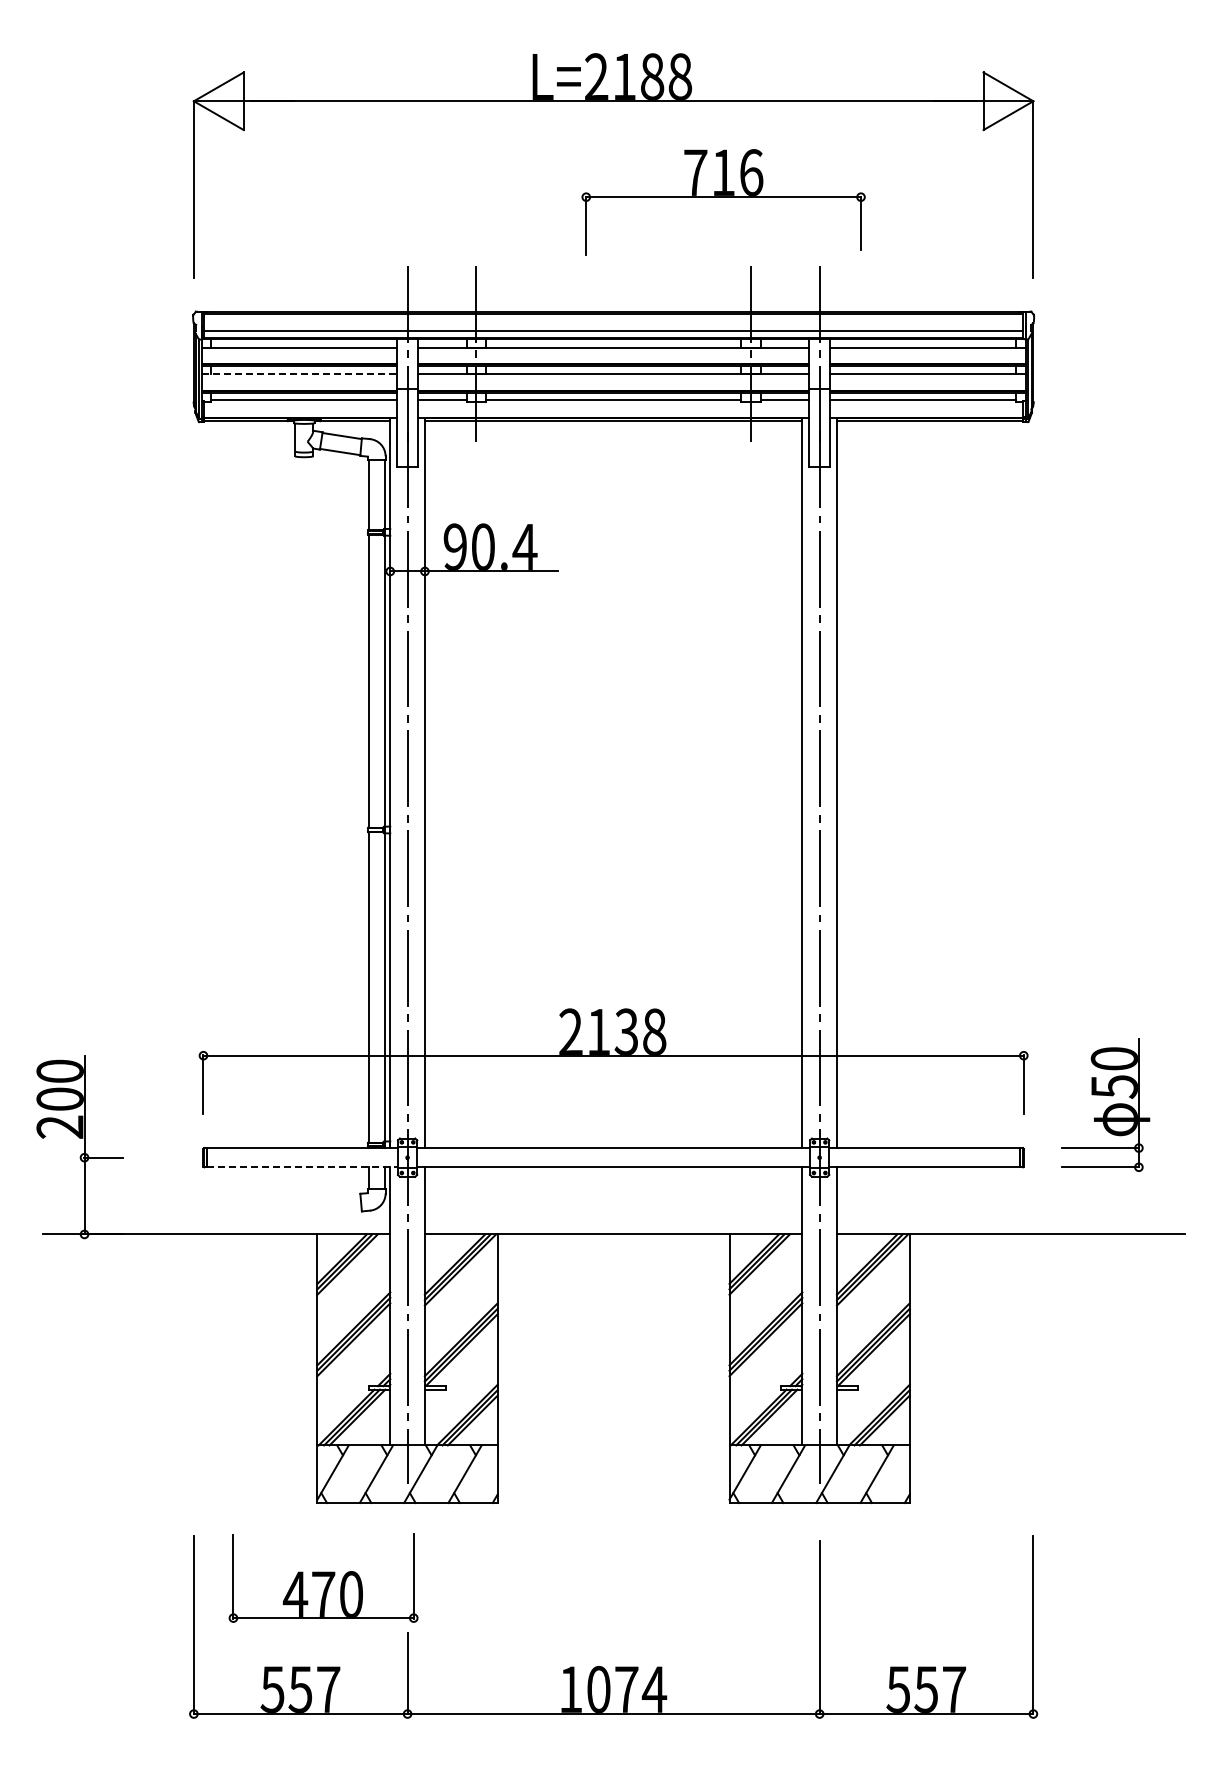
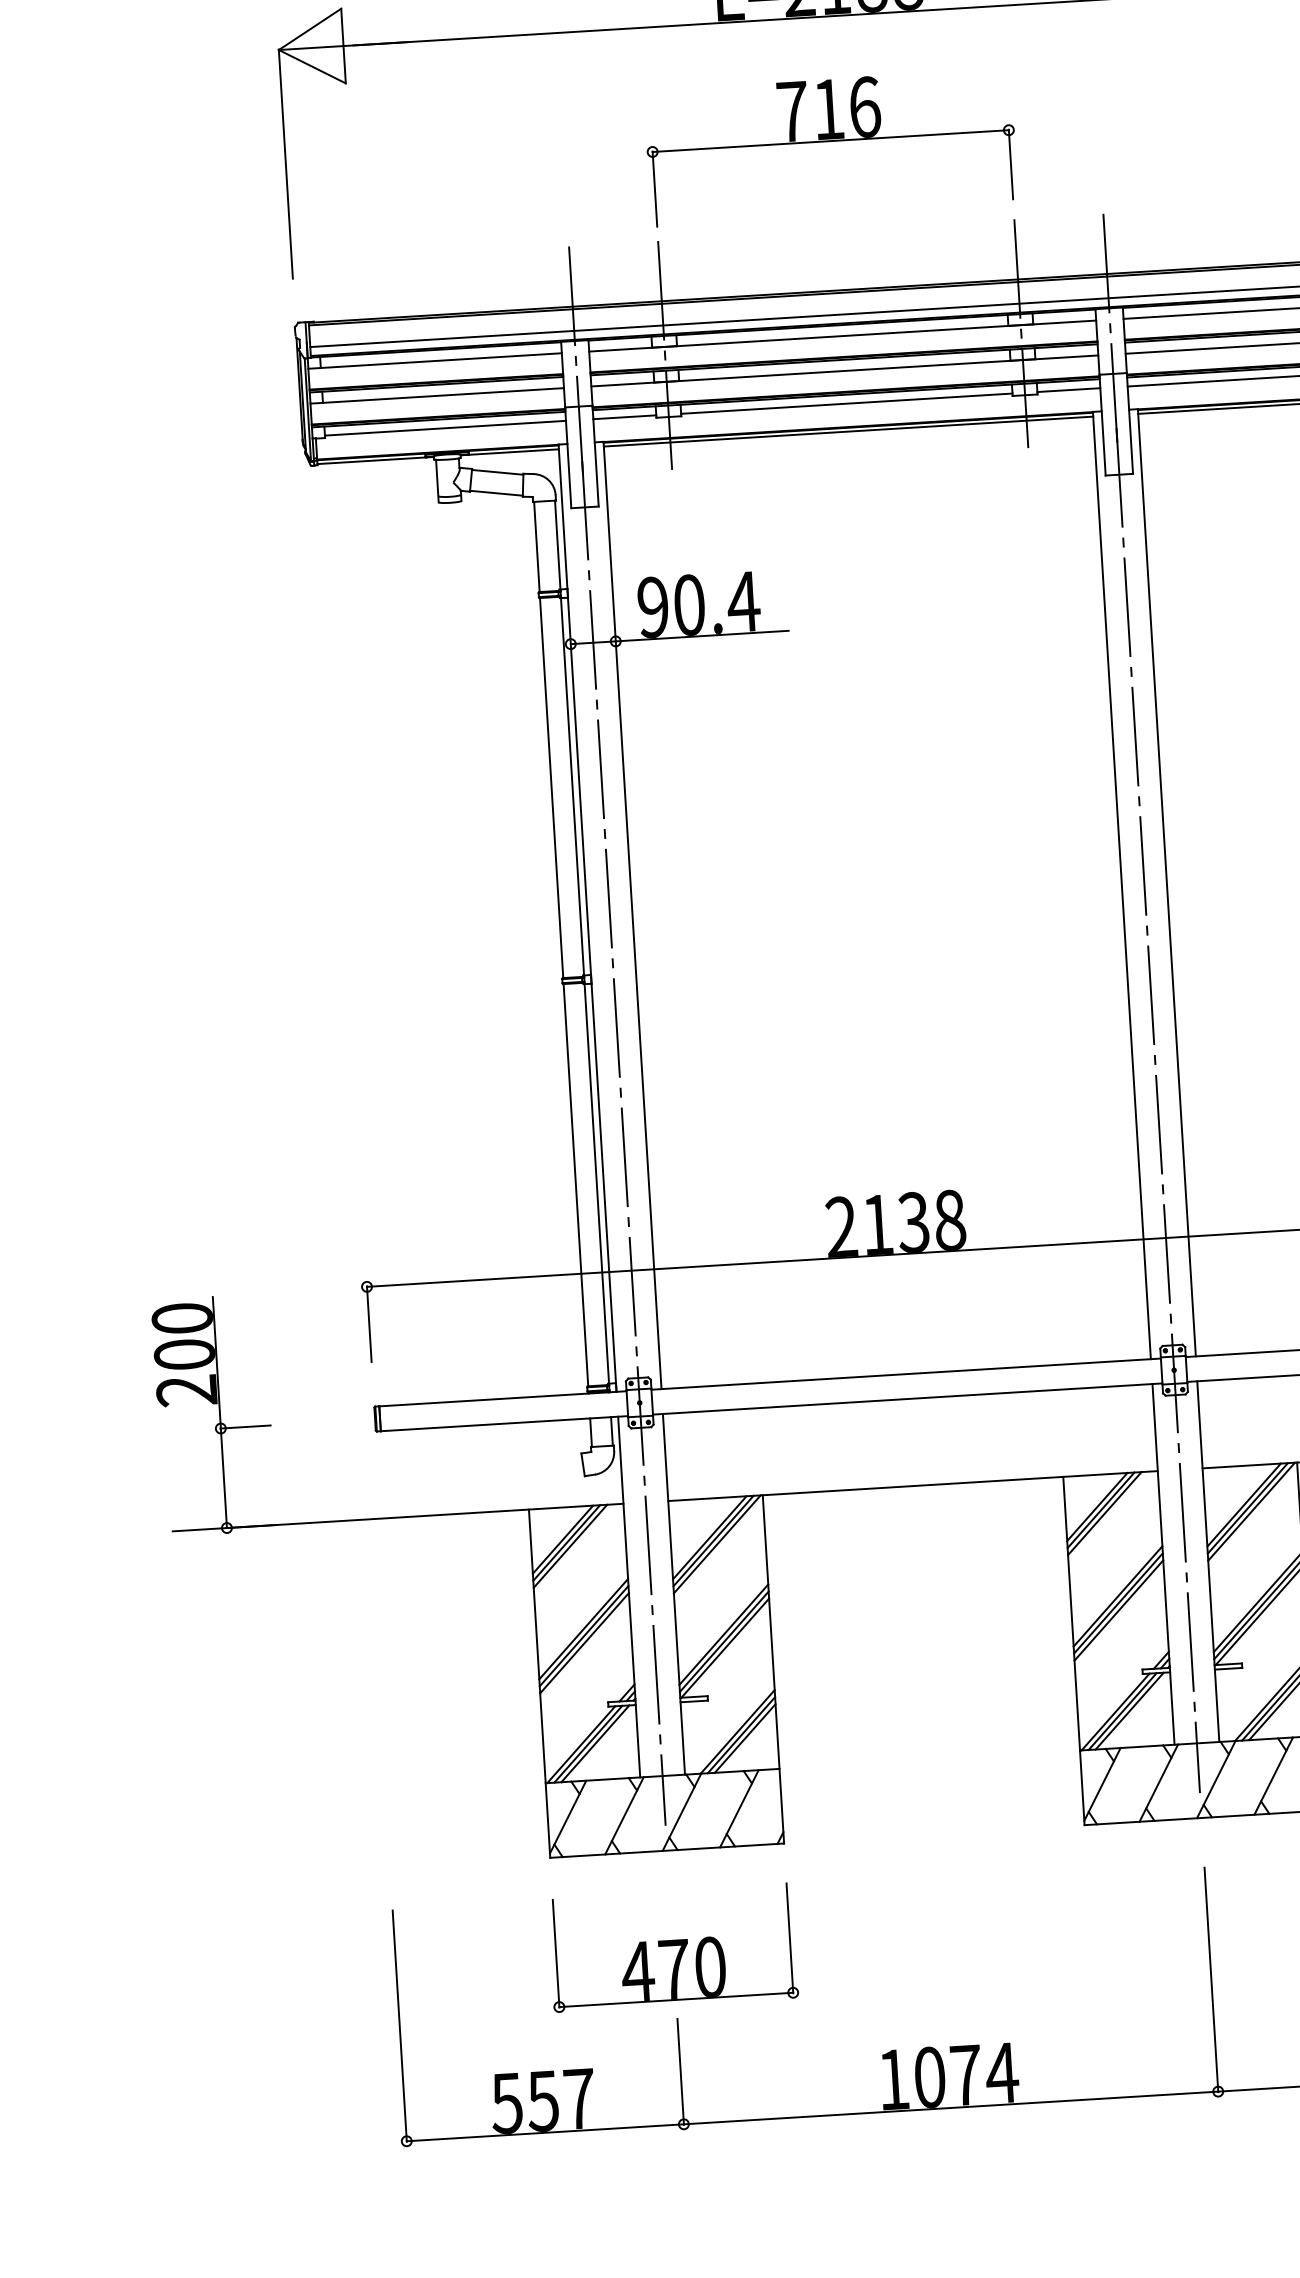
part: (723, 202) -> (831, 147), moved
line: (299, 374) -> (437, 395), dashed -> solid
line: (303, 1167) -> (505, 1423), dashed -> solid
part: (323, 1577) -> (672, 1947), moved

